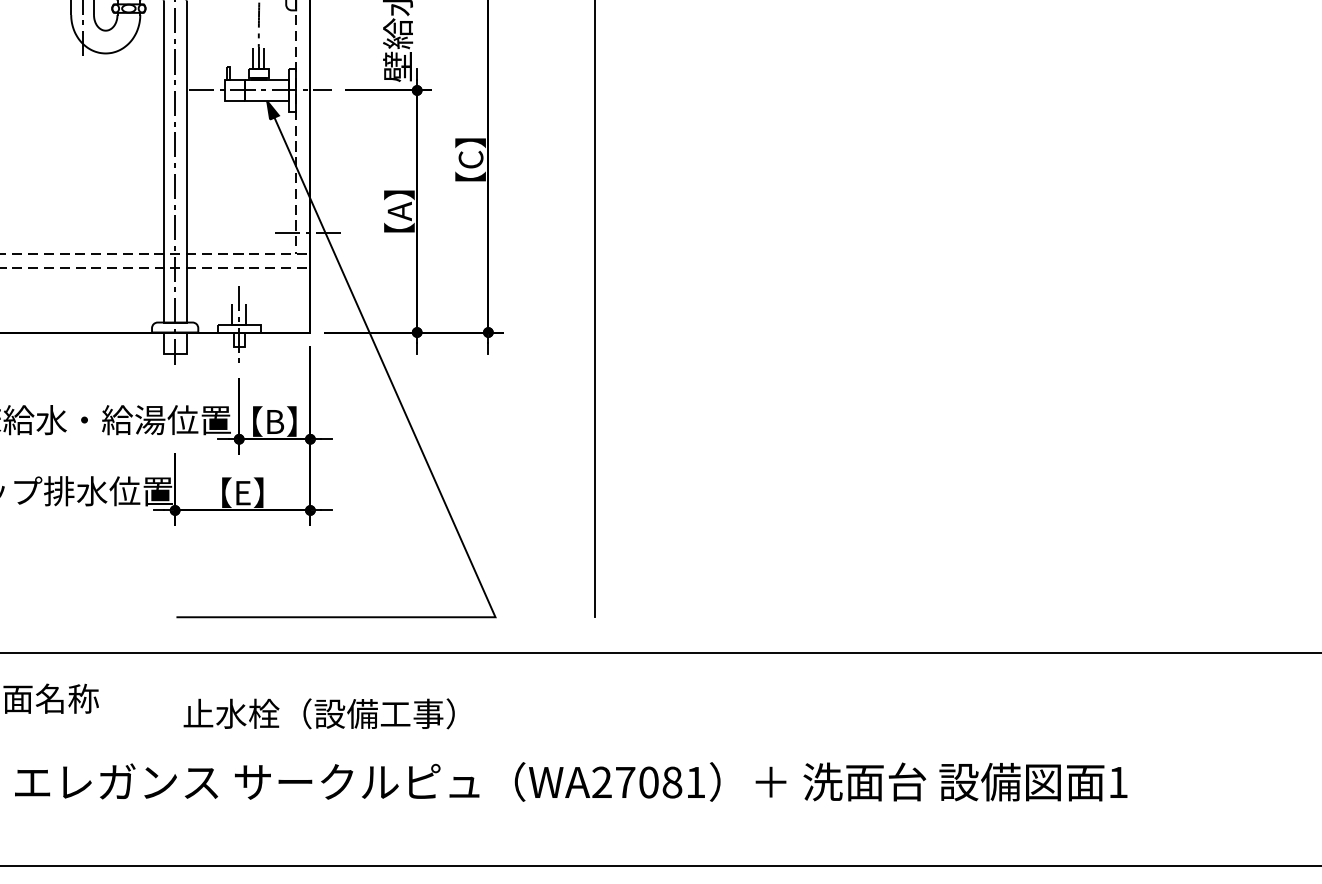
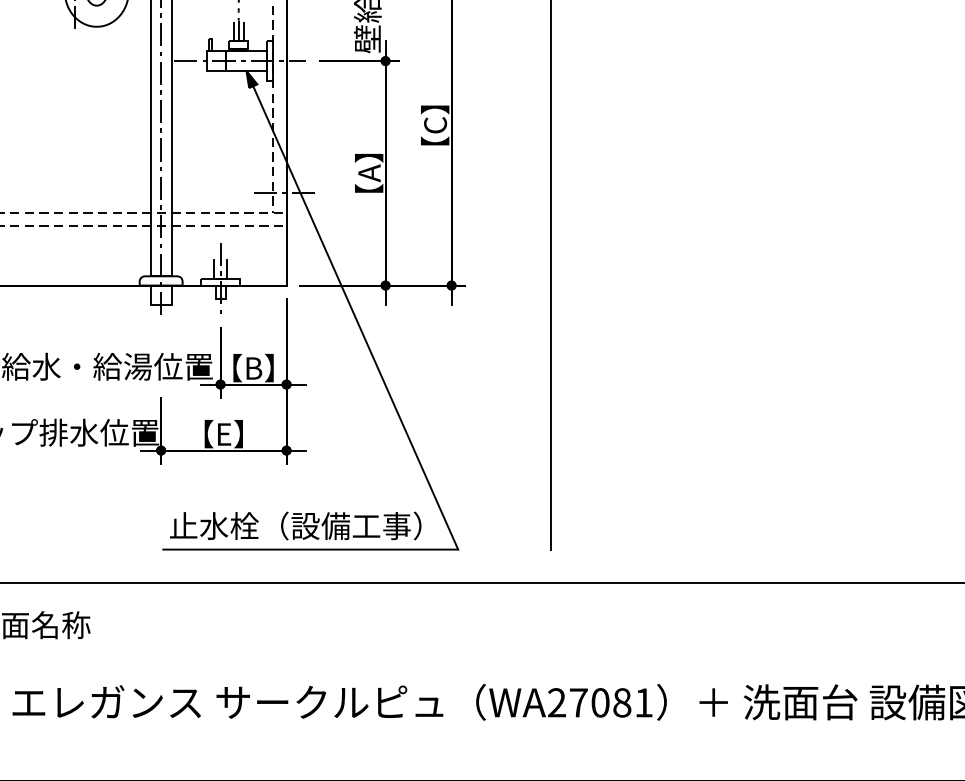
text: (318, 713) -> (294, 525), moved

